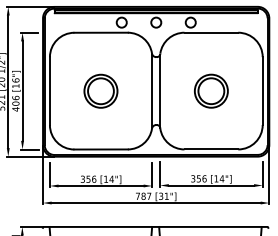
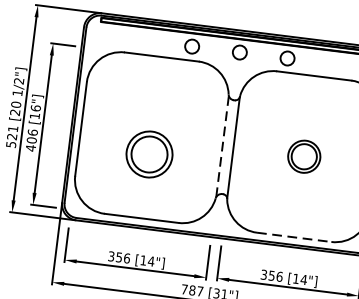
part: (100, 90) -> (149, 153), moved
part: (211, 90) -> (304, 155), size x0.7
line: (152, 91) -> (222, 147), solid -> dashed
line: (211, 149) -> (294, 237), solid -> dashed

